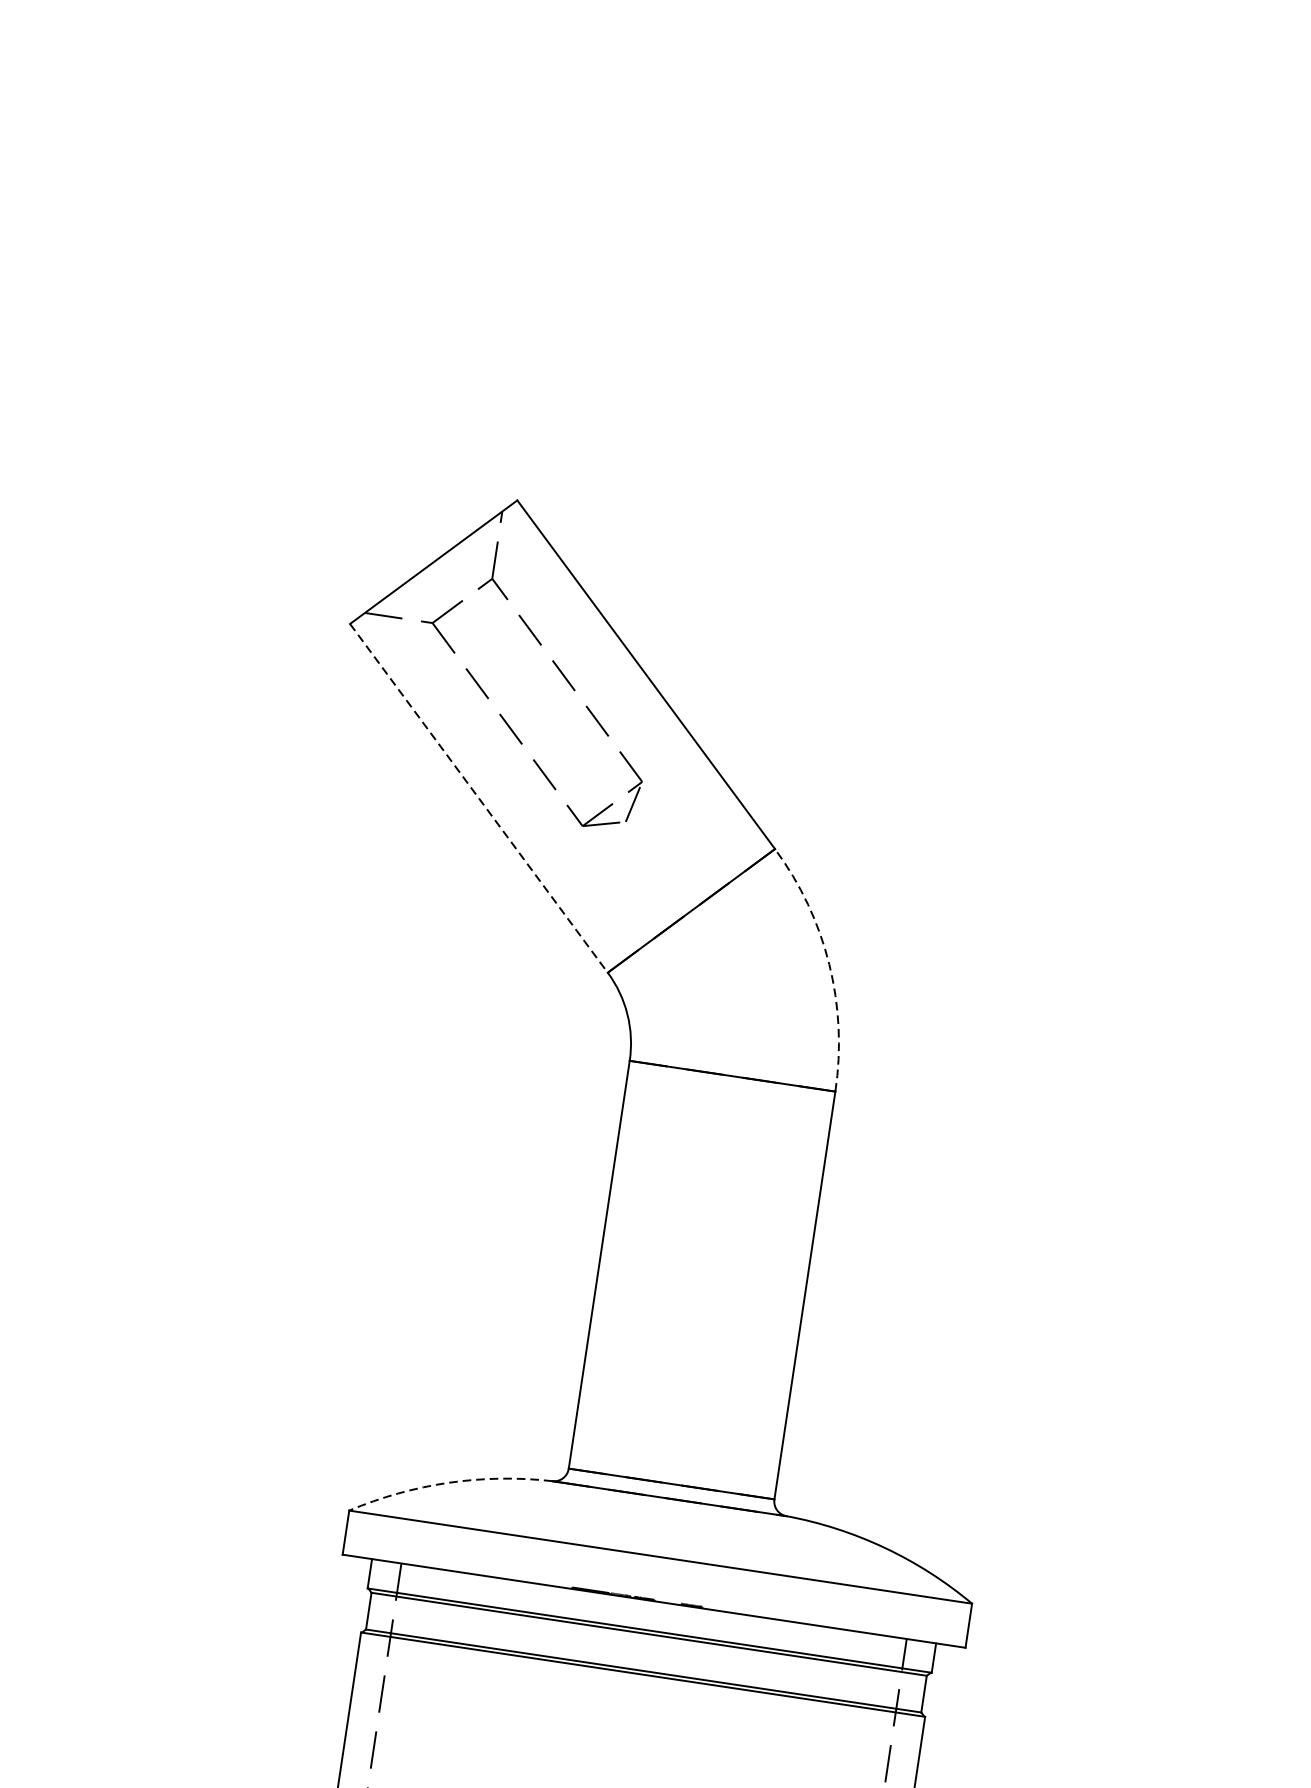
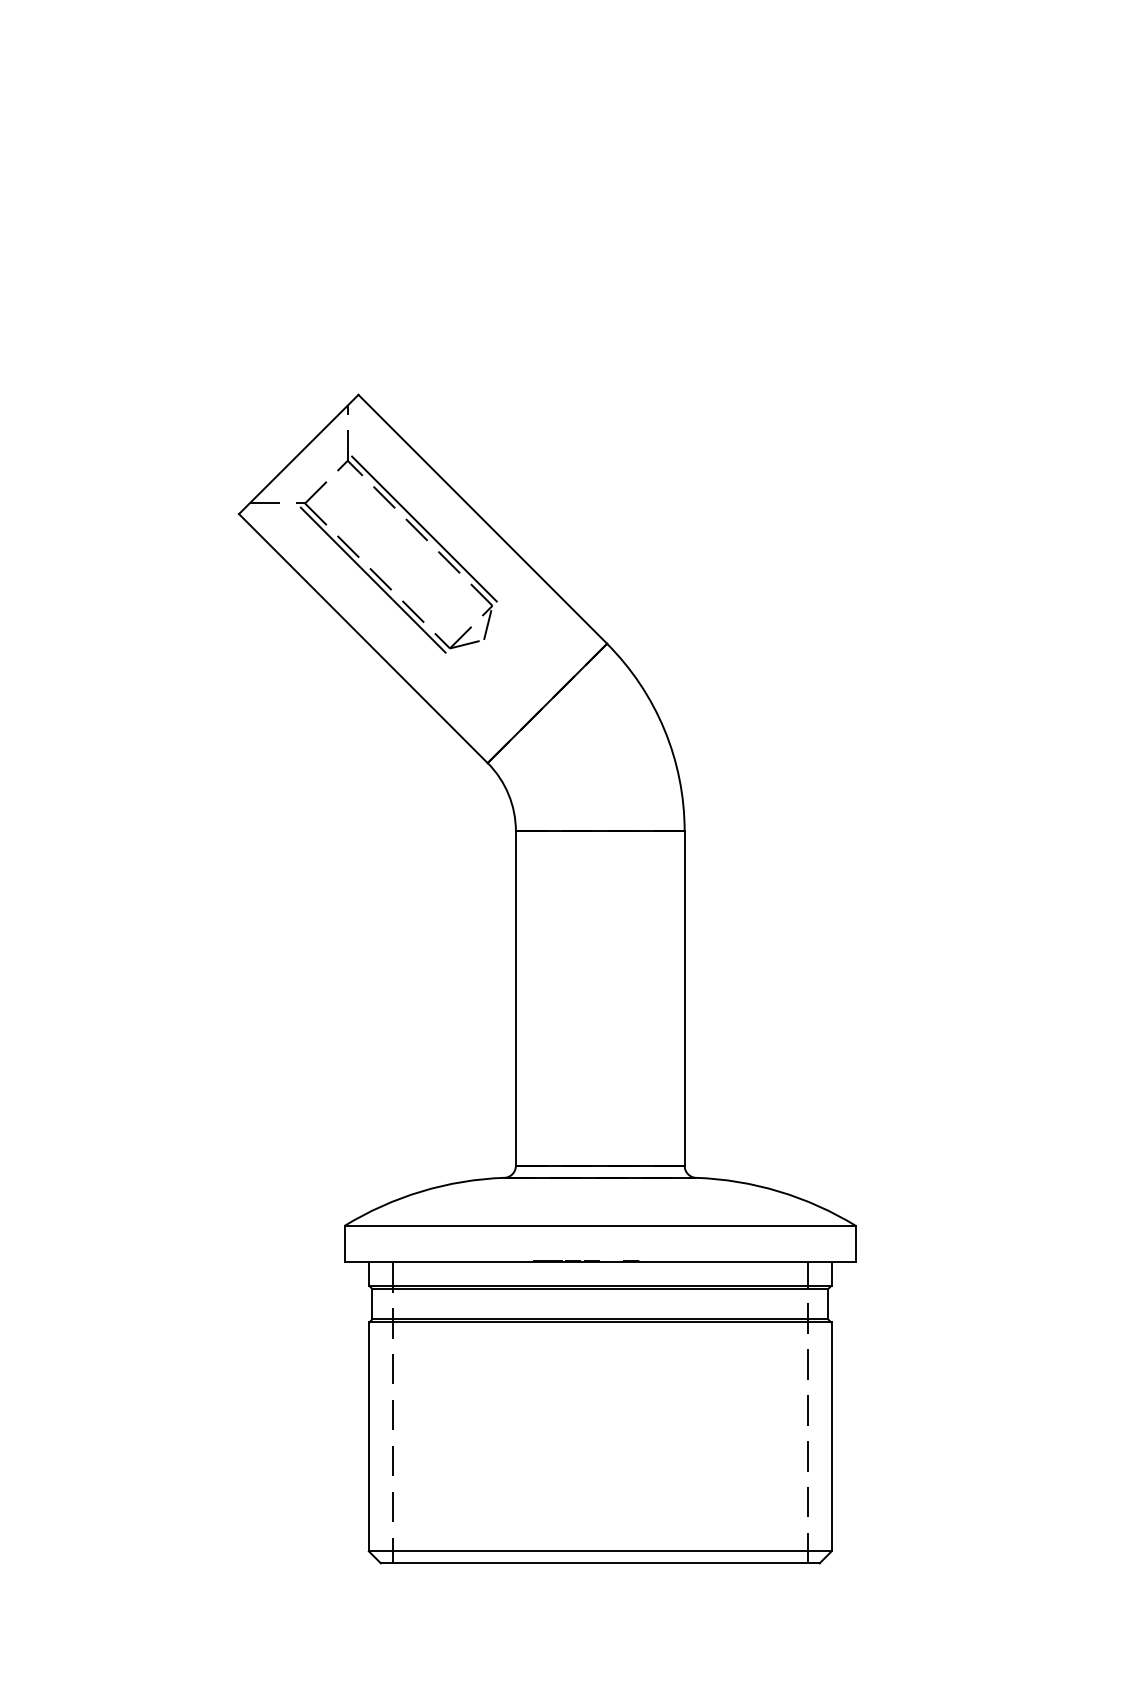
line: (573, 675) -> (424, 528), added
line: (500, 727) -> (372, 579), added
line: (479, 798) -> (363, 638), dashed -> solid
arc: (829, 963) -> (664, 729), dashed -> solid
arc: (449, 1482) -> (421, 1191), dashed -> solid

